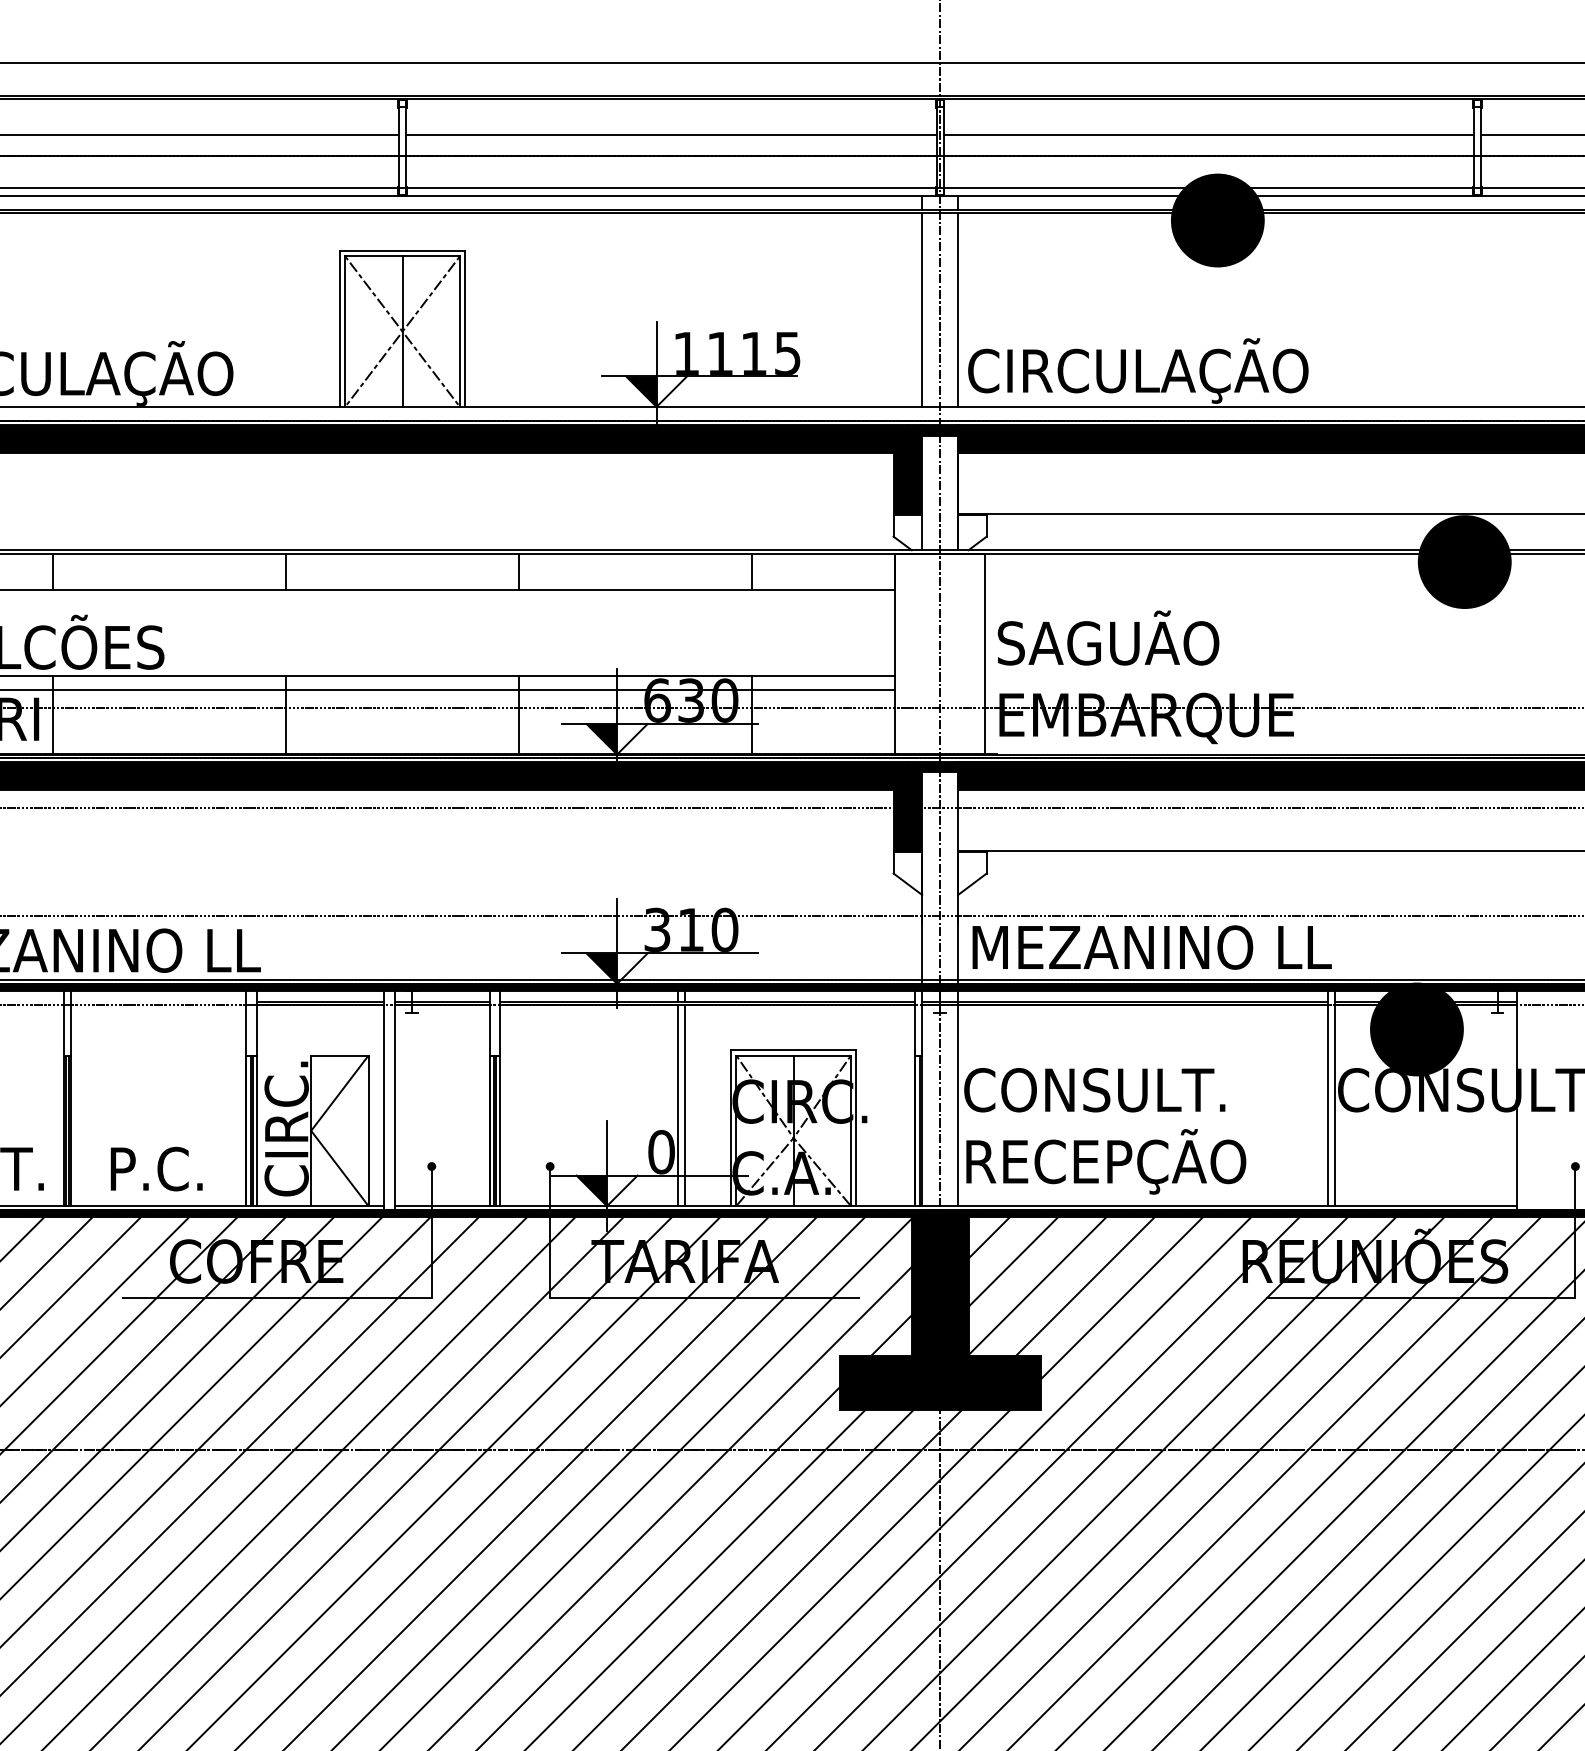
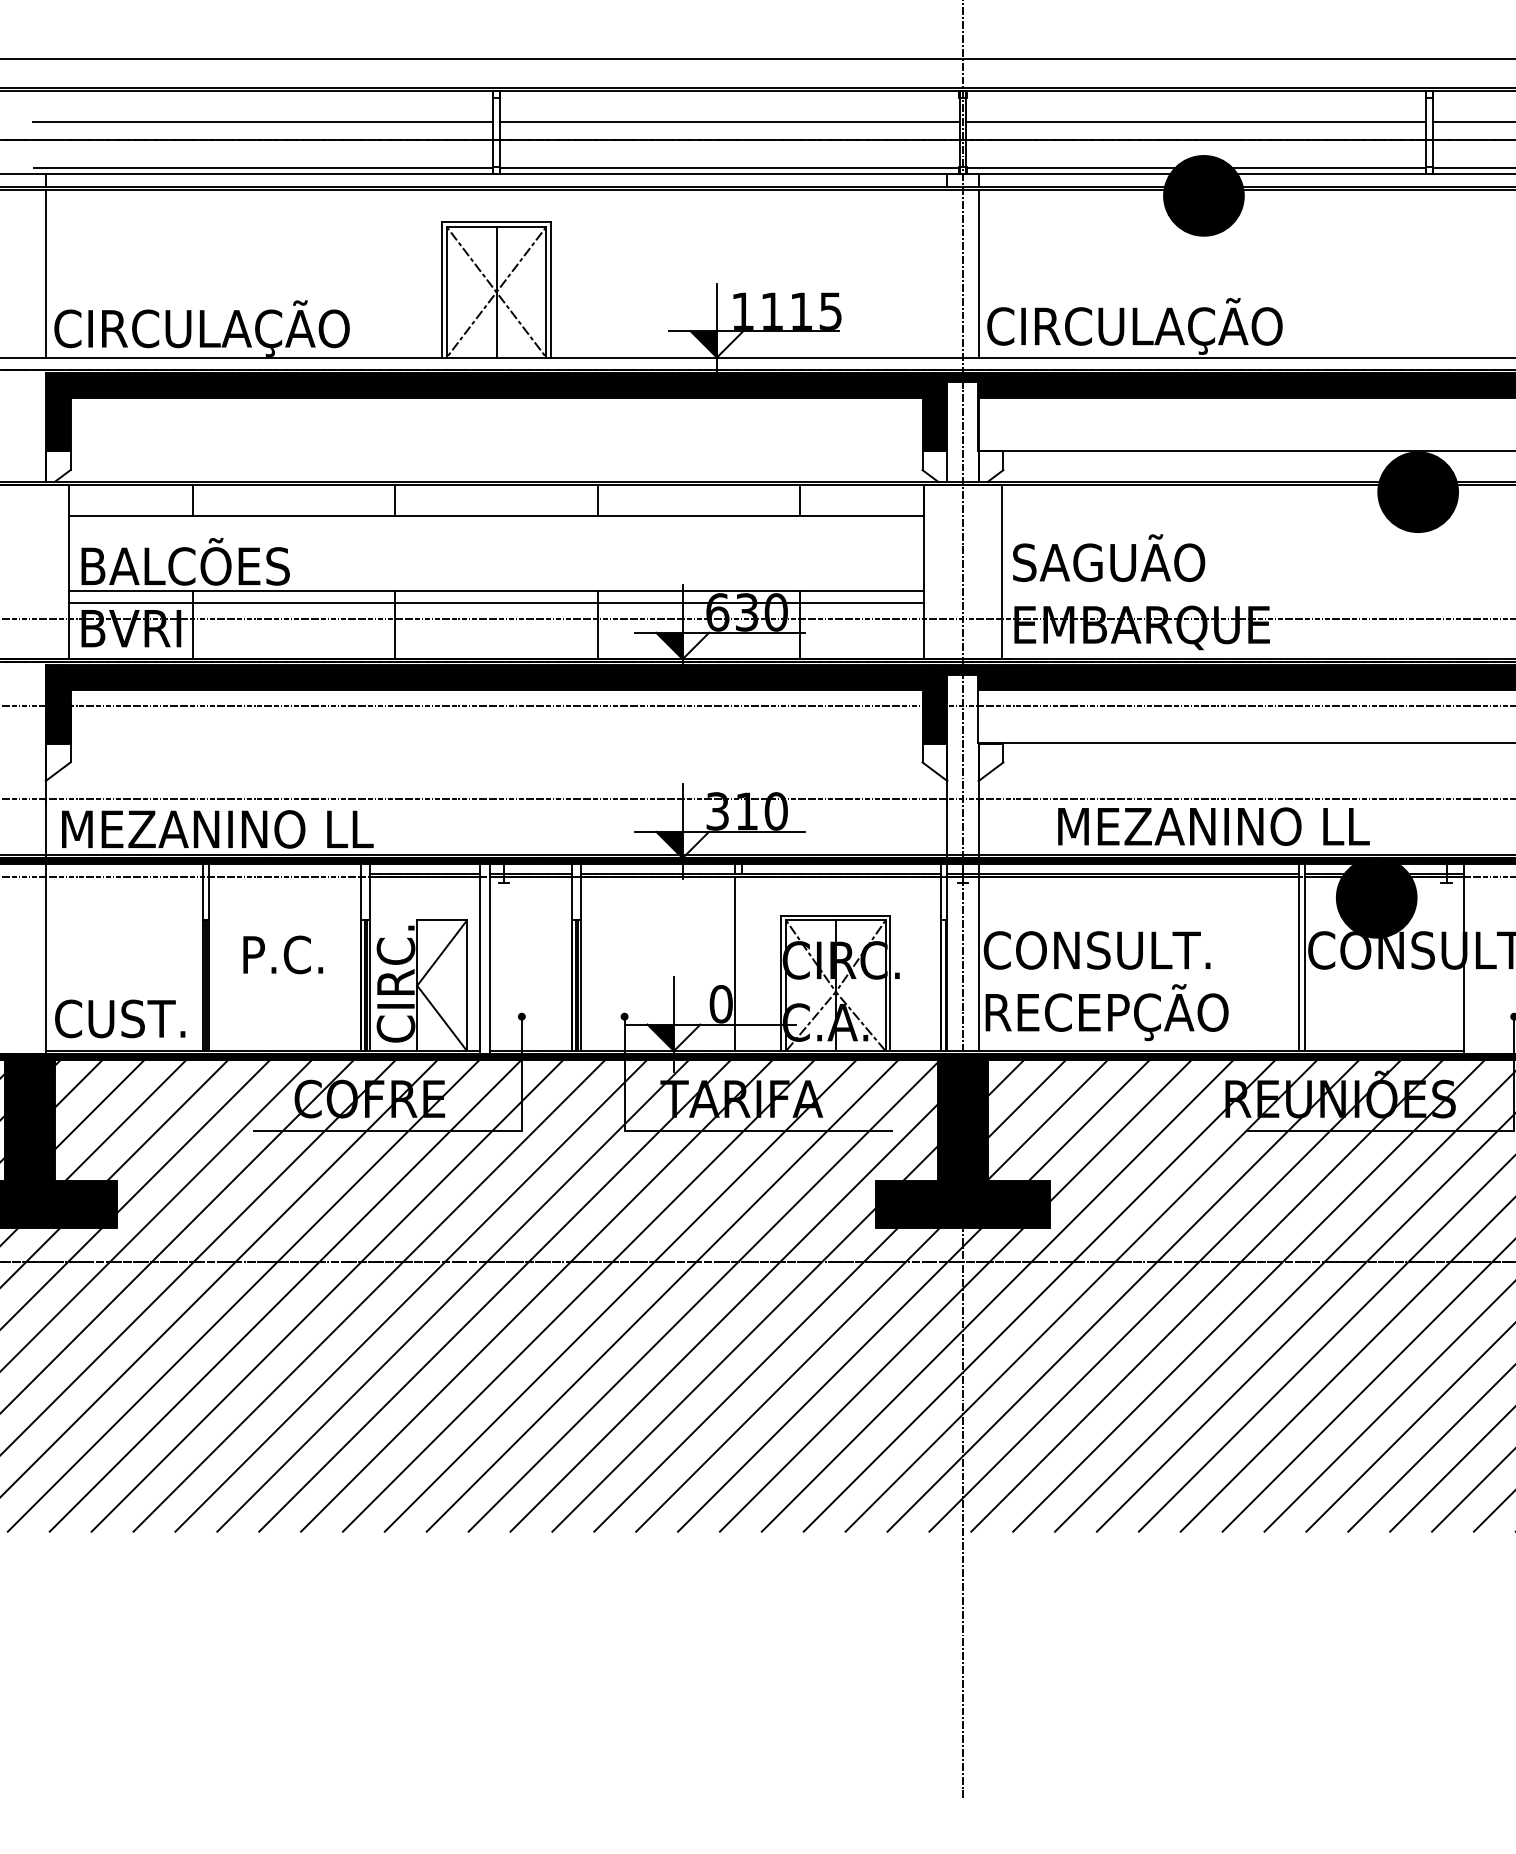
line: (922, 310) -> (947, 273), removed
text: (1151, 947) -> (1213, 826), moved
line: (684, 1105) -> (741, 963), removed
text: (157, 1168) -> (283, 954), moved

